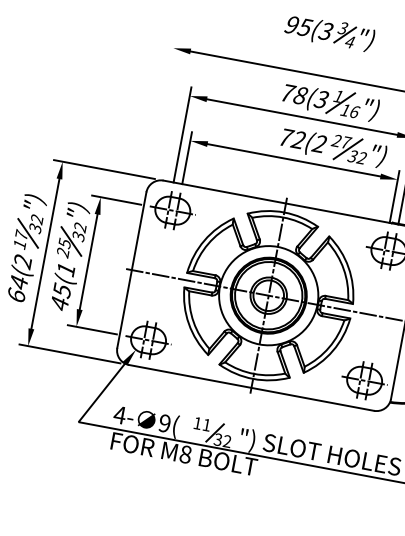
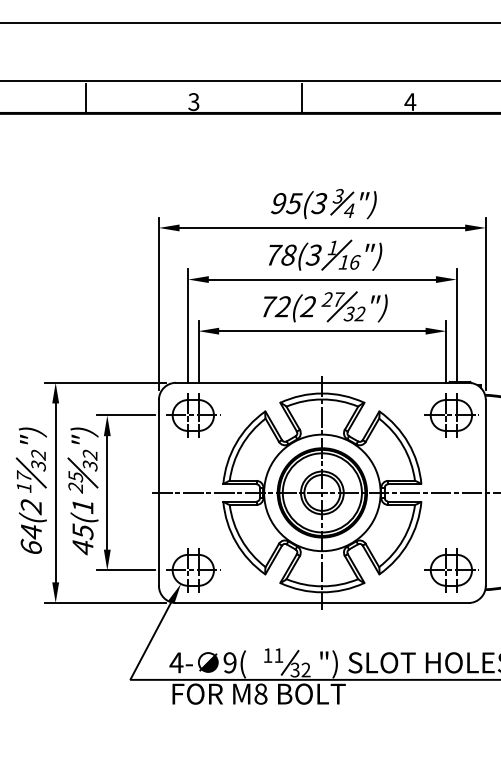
part: (329, 32) -> (323, 204), moved
part: (331, 100) -> (325, 254), moved
line: (161, 111) -> (158, 303), added
part: (334, 146) -> (325, 306), moved

